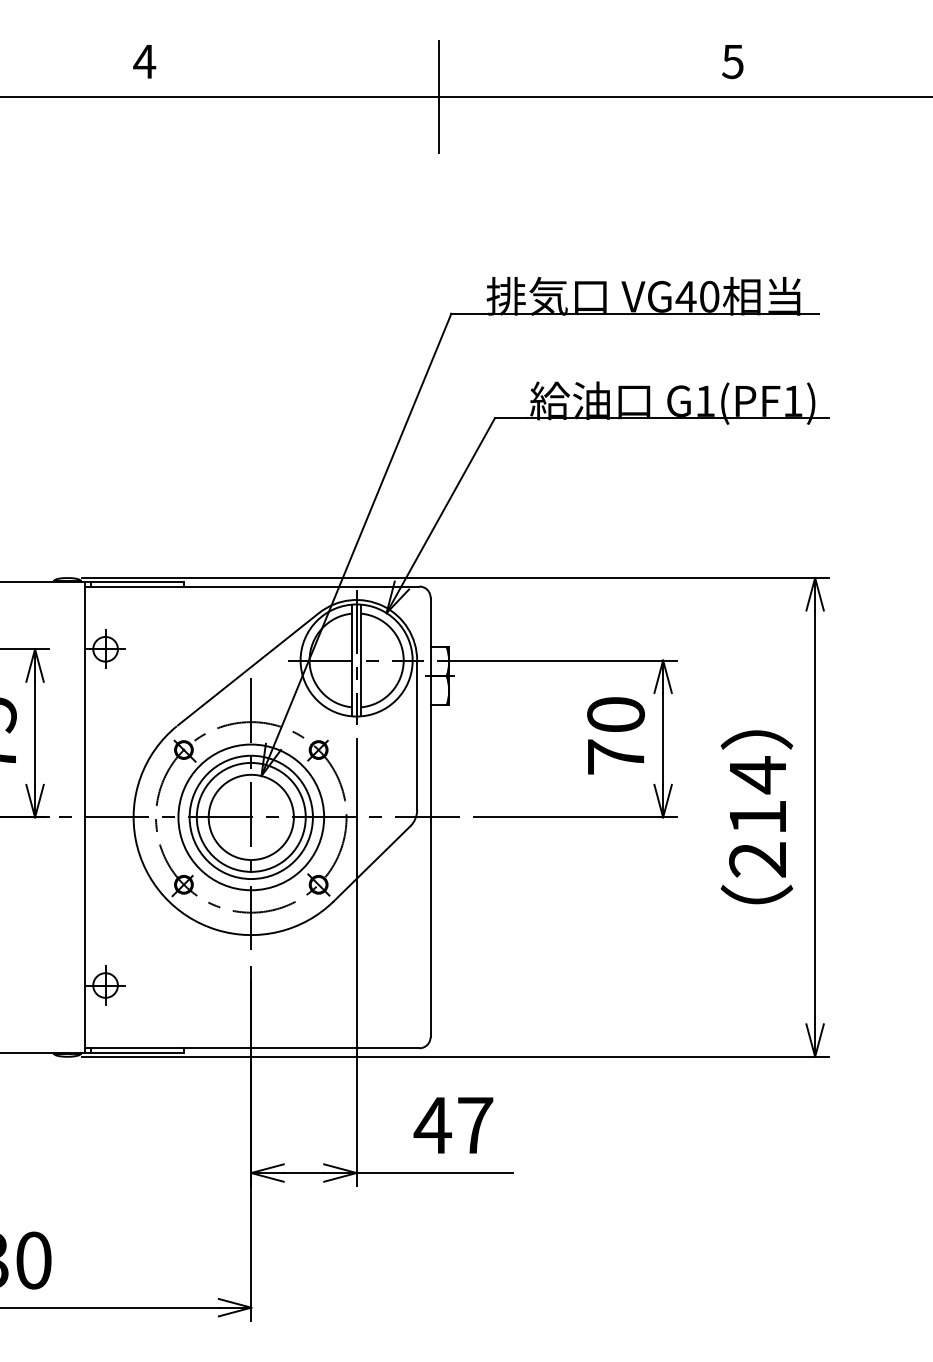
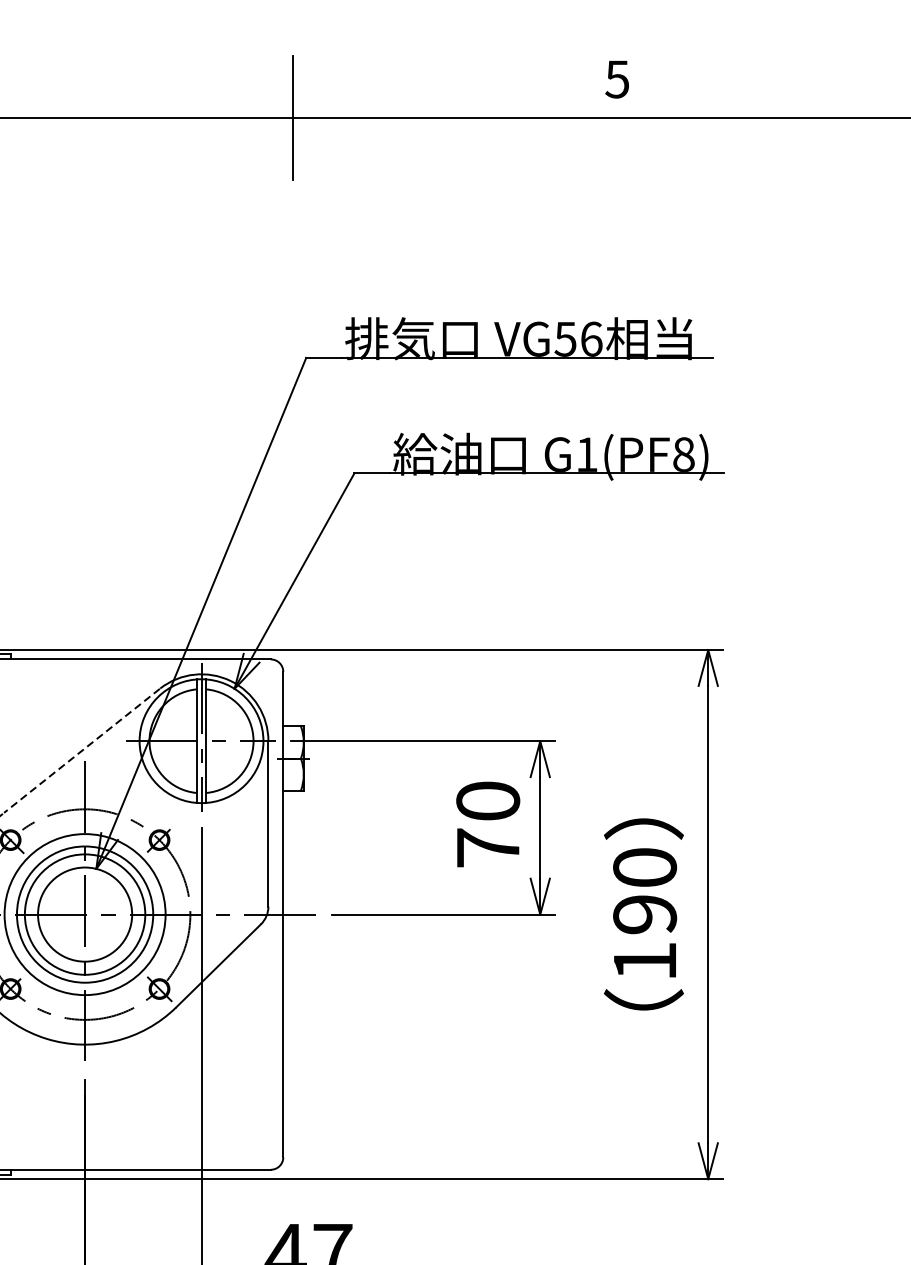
text: (697, 296) -> (578, 338), VG40 -> VG56
text: (792, 400) -> (683, 453), G1(PF1) -> G1(PF8)
line: (248, 669) -> (82, 751), solid -> dashed
text: (757, 816) -> (644, 913), 214 -> 190

